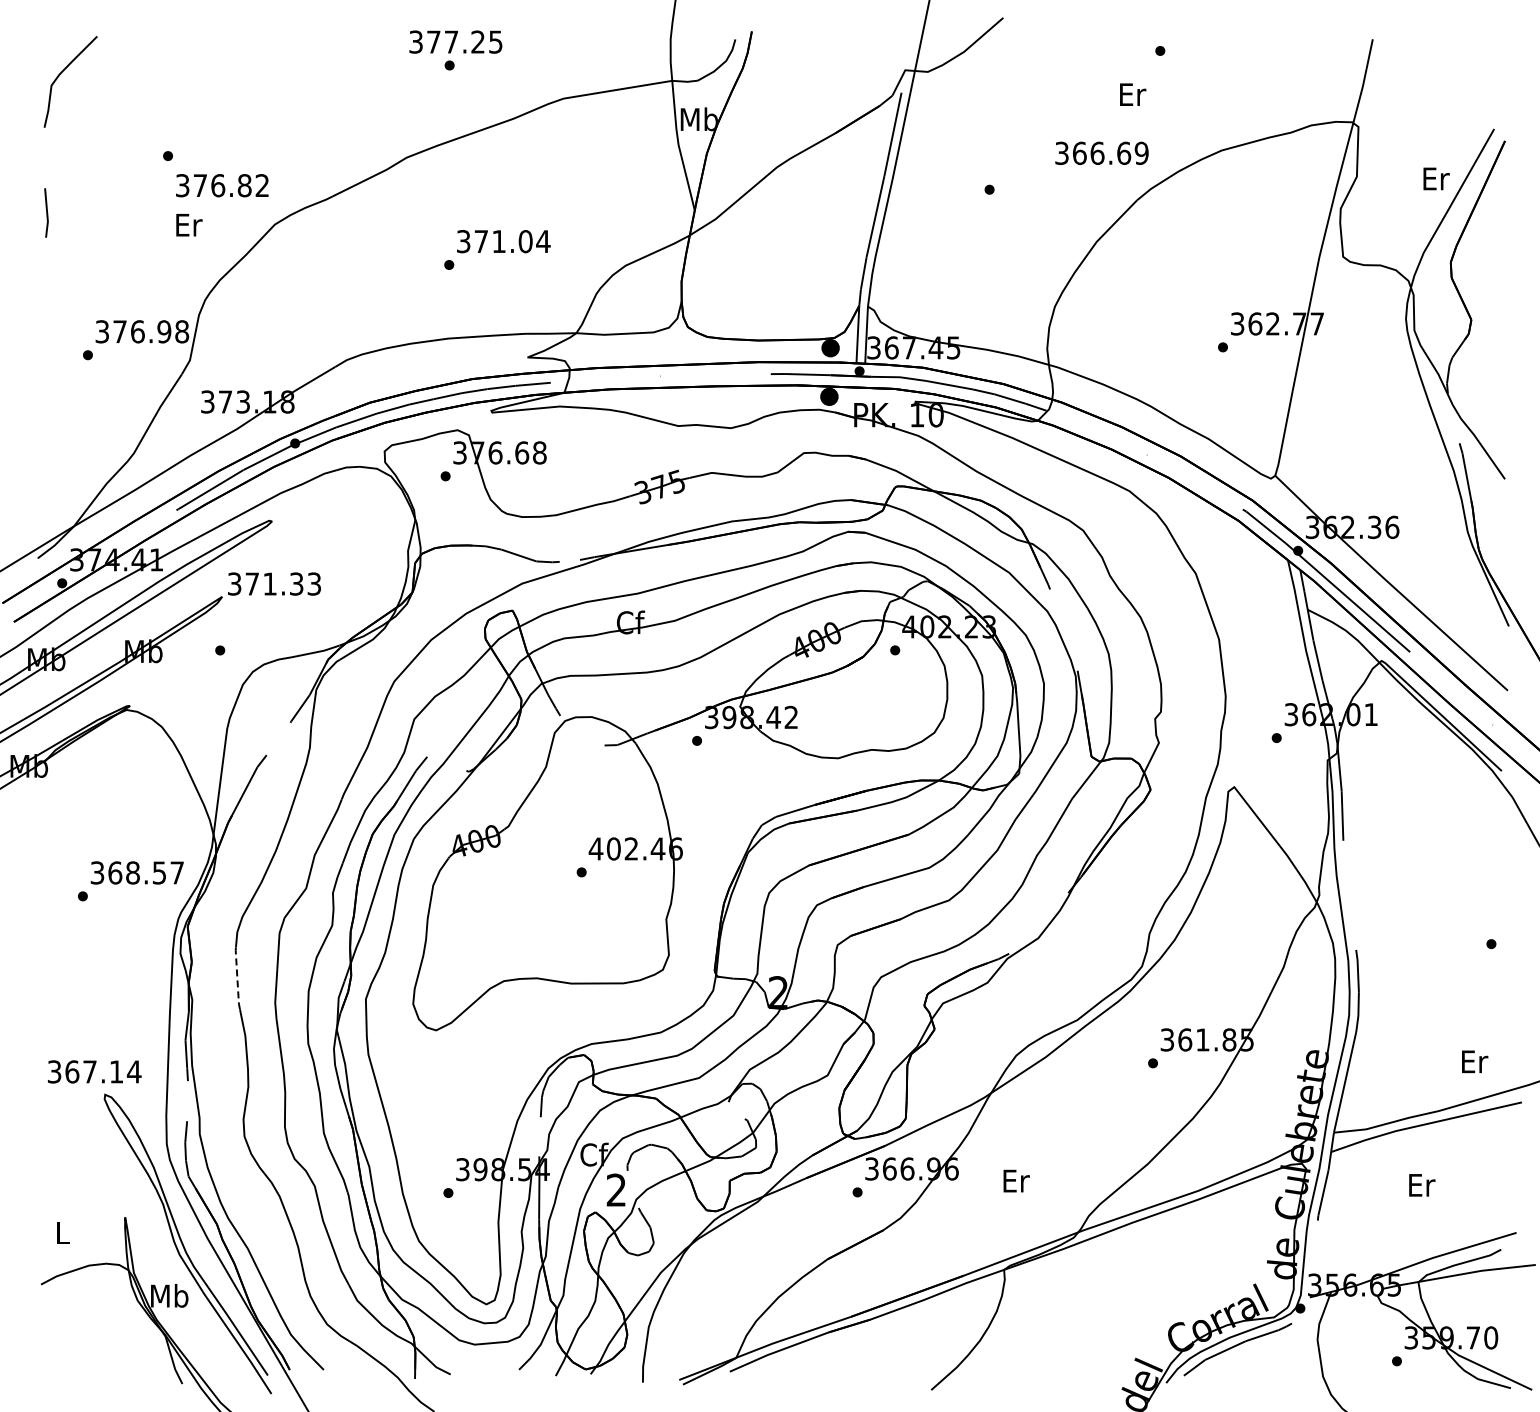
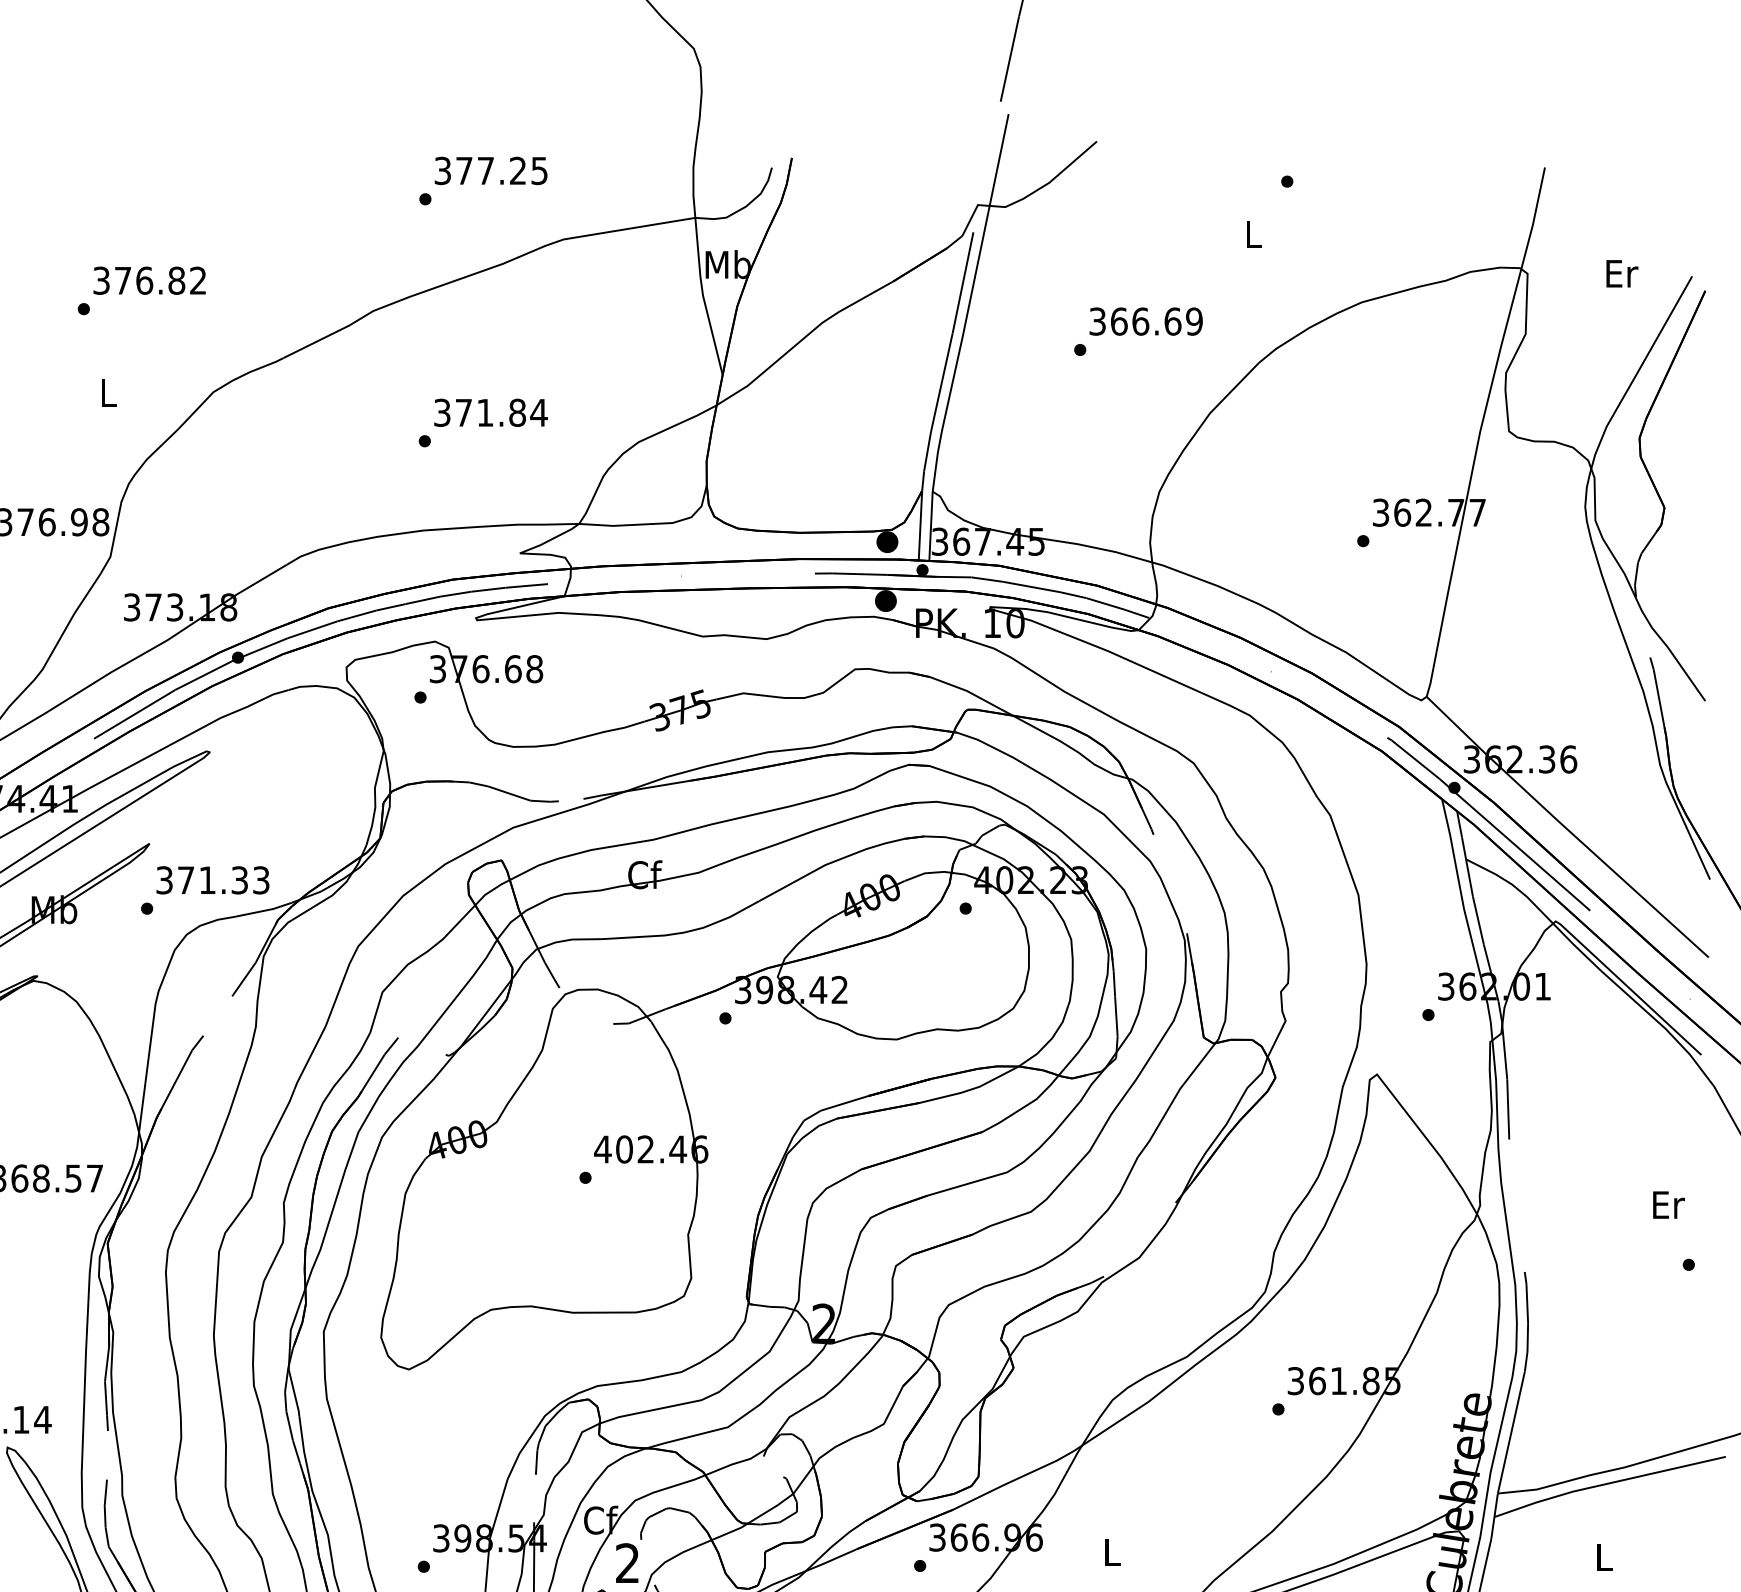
text: (455, 41) -> (490, 170), moved
text: (1133, 94) -> (1254, 234), Er -> L
text: (1101, 152) -> (1145, 320), moved
text: (1436, 178) -> (1622, 273), moved
text: (222, 185) -> (149, 280), moved
text: (189, 224) -> (109, 392), Er -> L
text: (525, 241) -> (517, 412), 371.04 -> 371.84
text: (274, 583) -> (212, 879), moved
line: (237, 978) -> (168, 1306), dashed -> solid
text: (1475, 1061) -> (1669, 1204), moved
text: (1016, 1180) -> (1112, 1551), Er -> L
text: (1422, 1185) -> (1605, 1557), Er -> L

